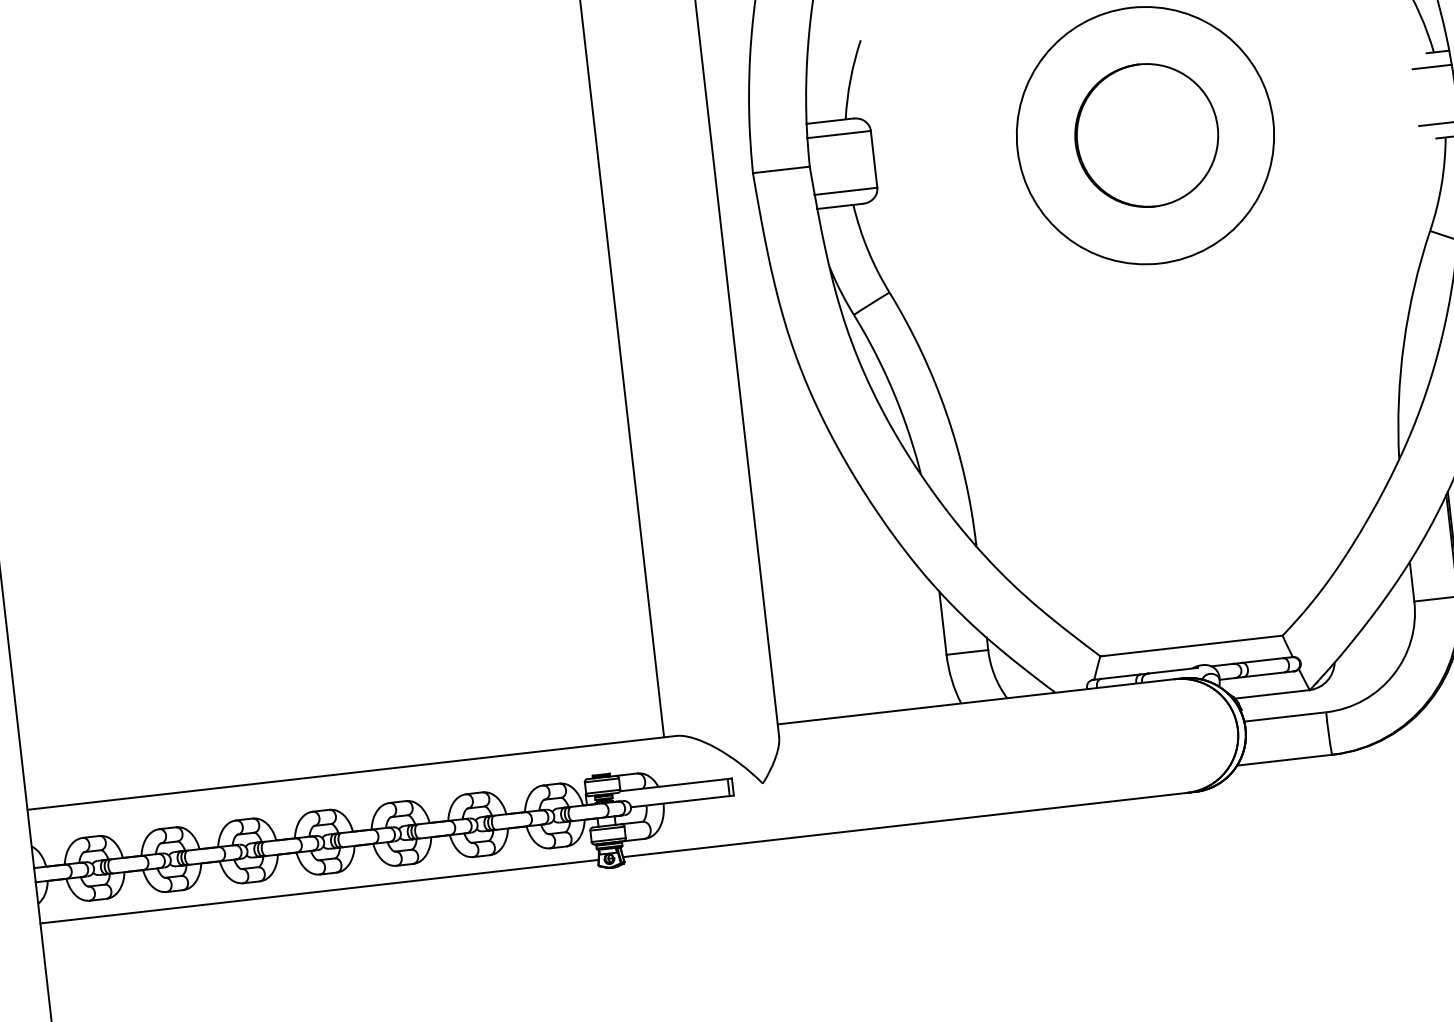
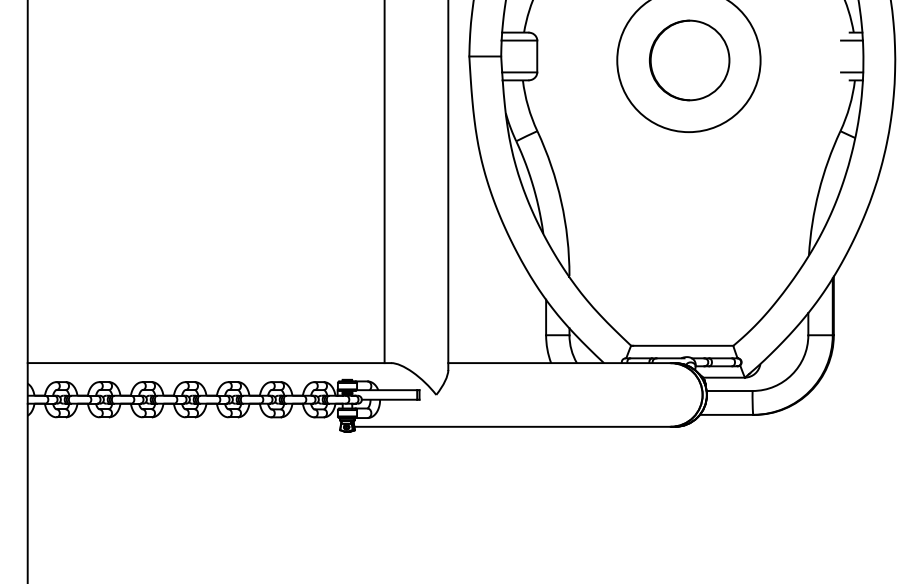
line: (318, 891) -> (183, 426), removed

